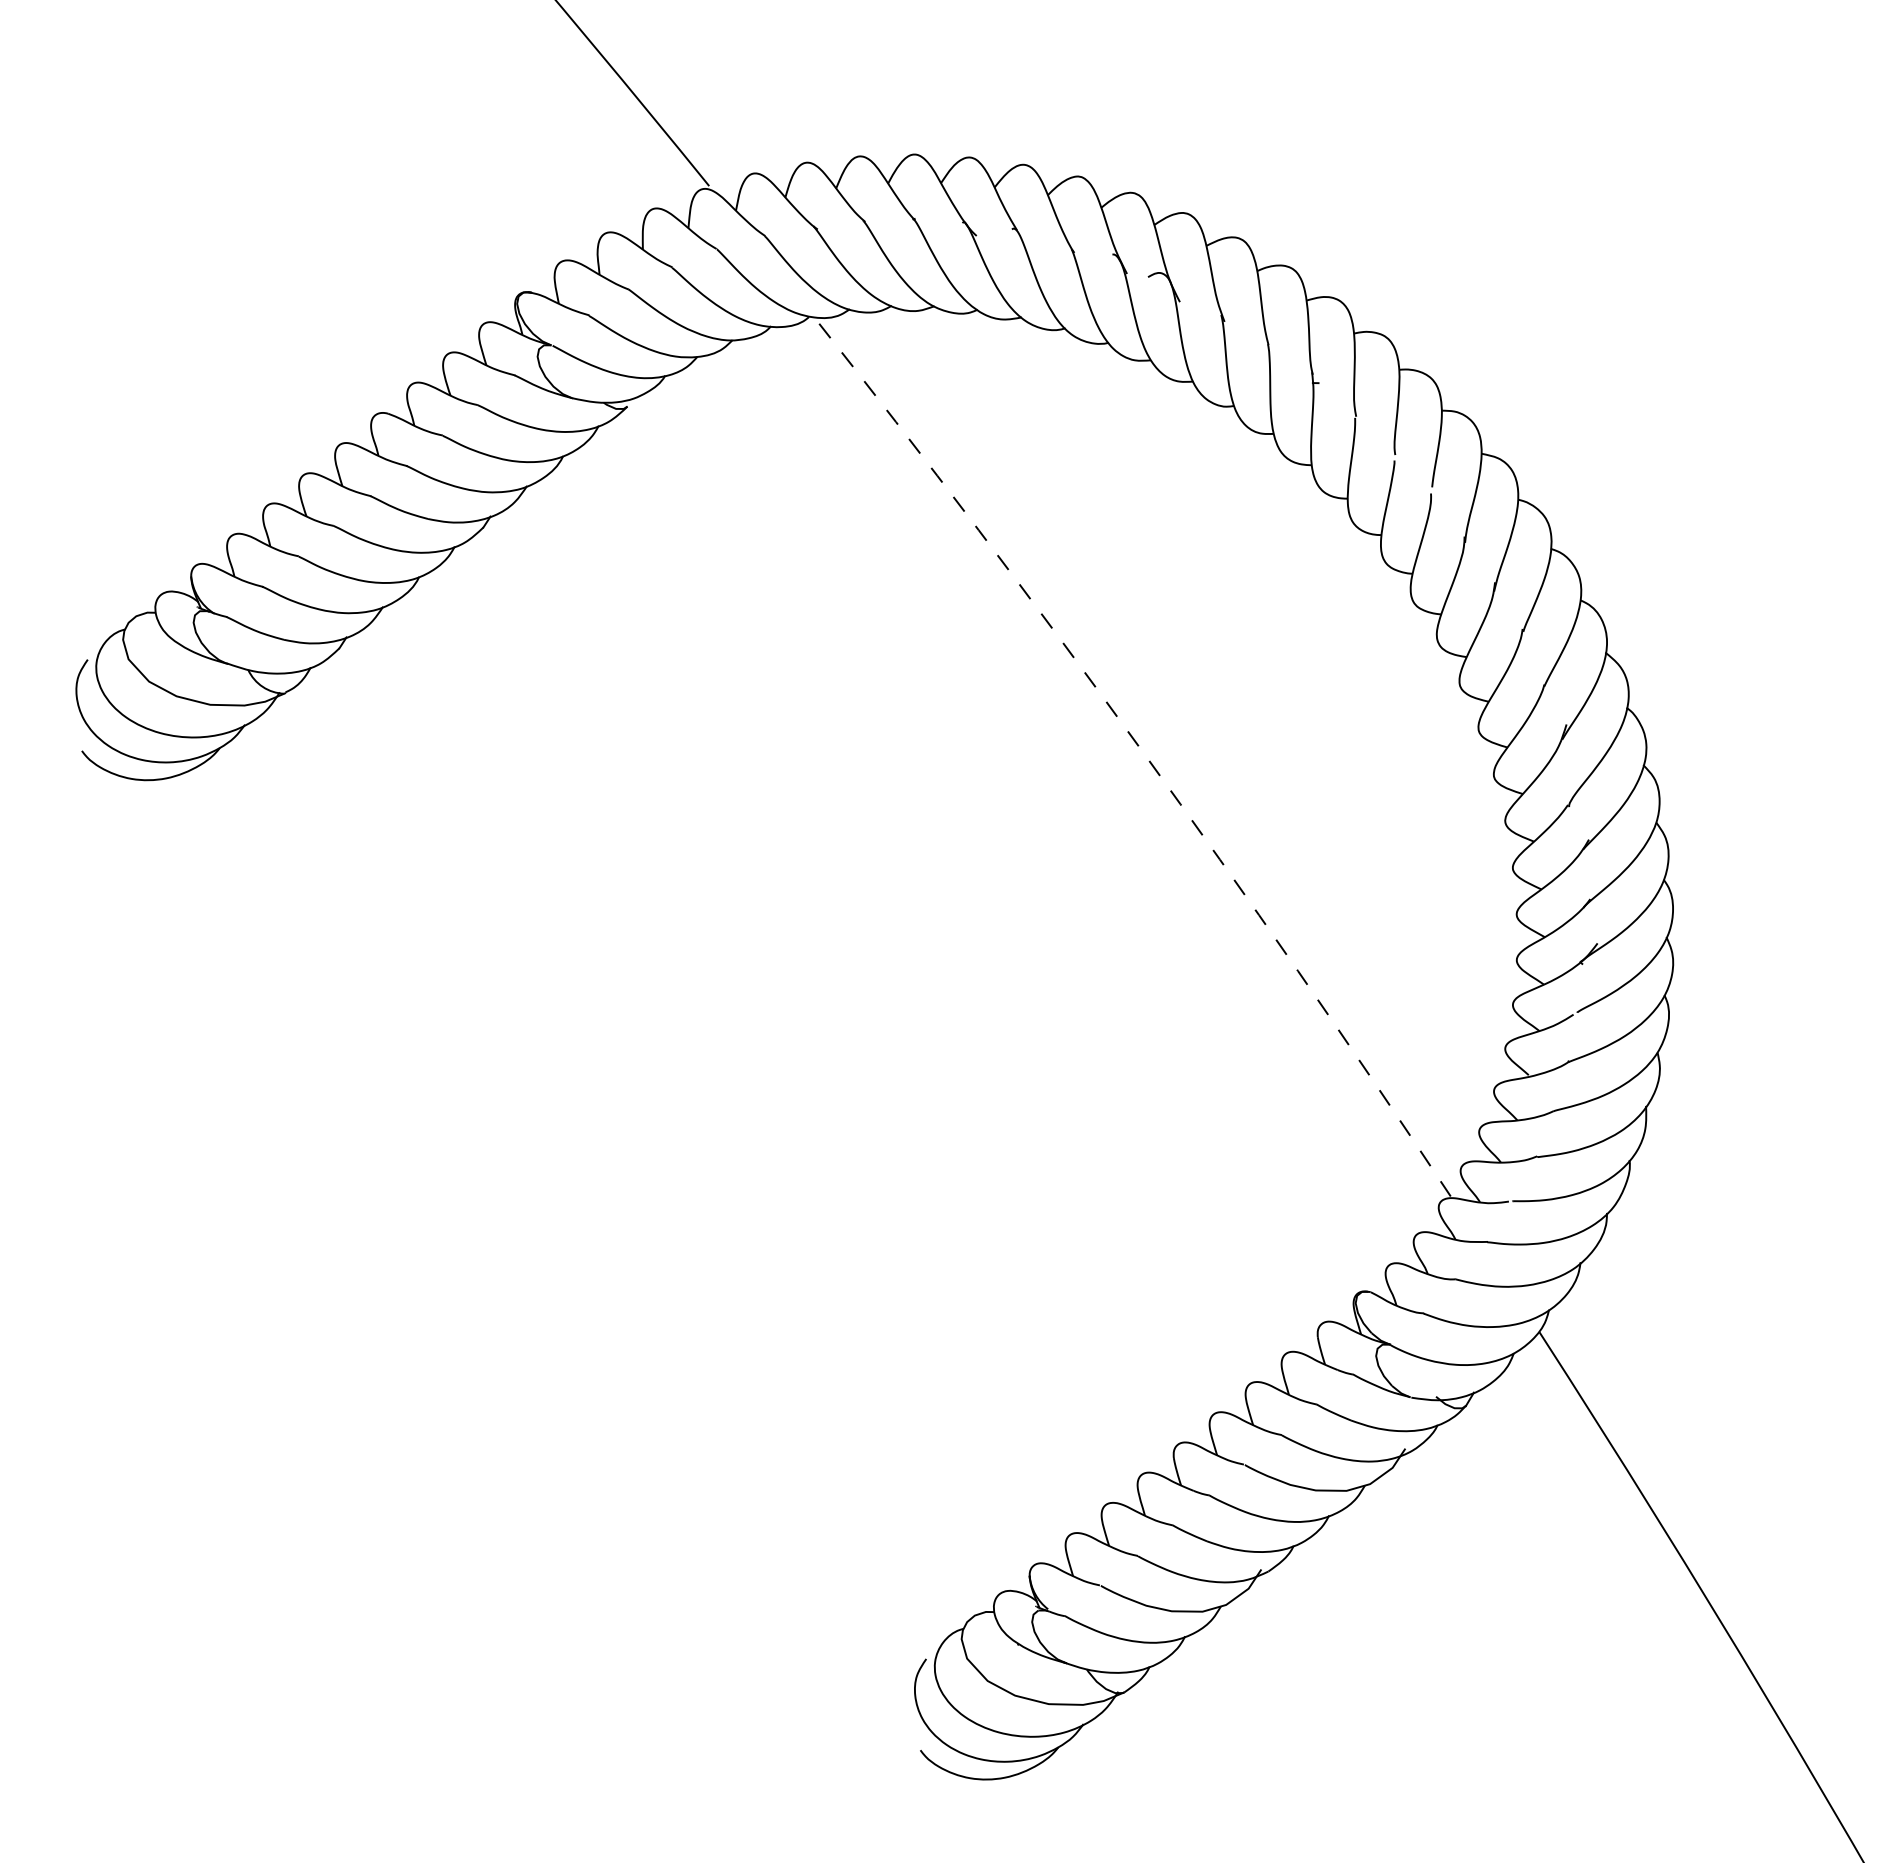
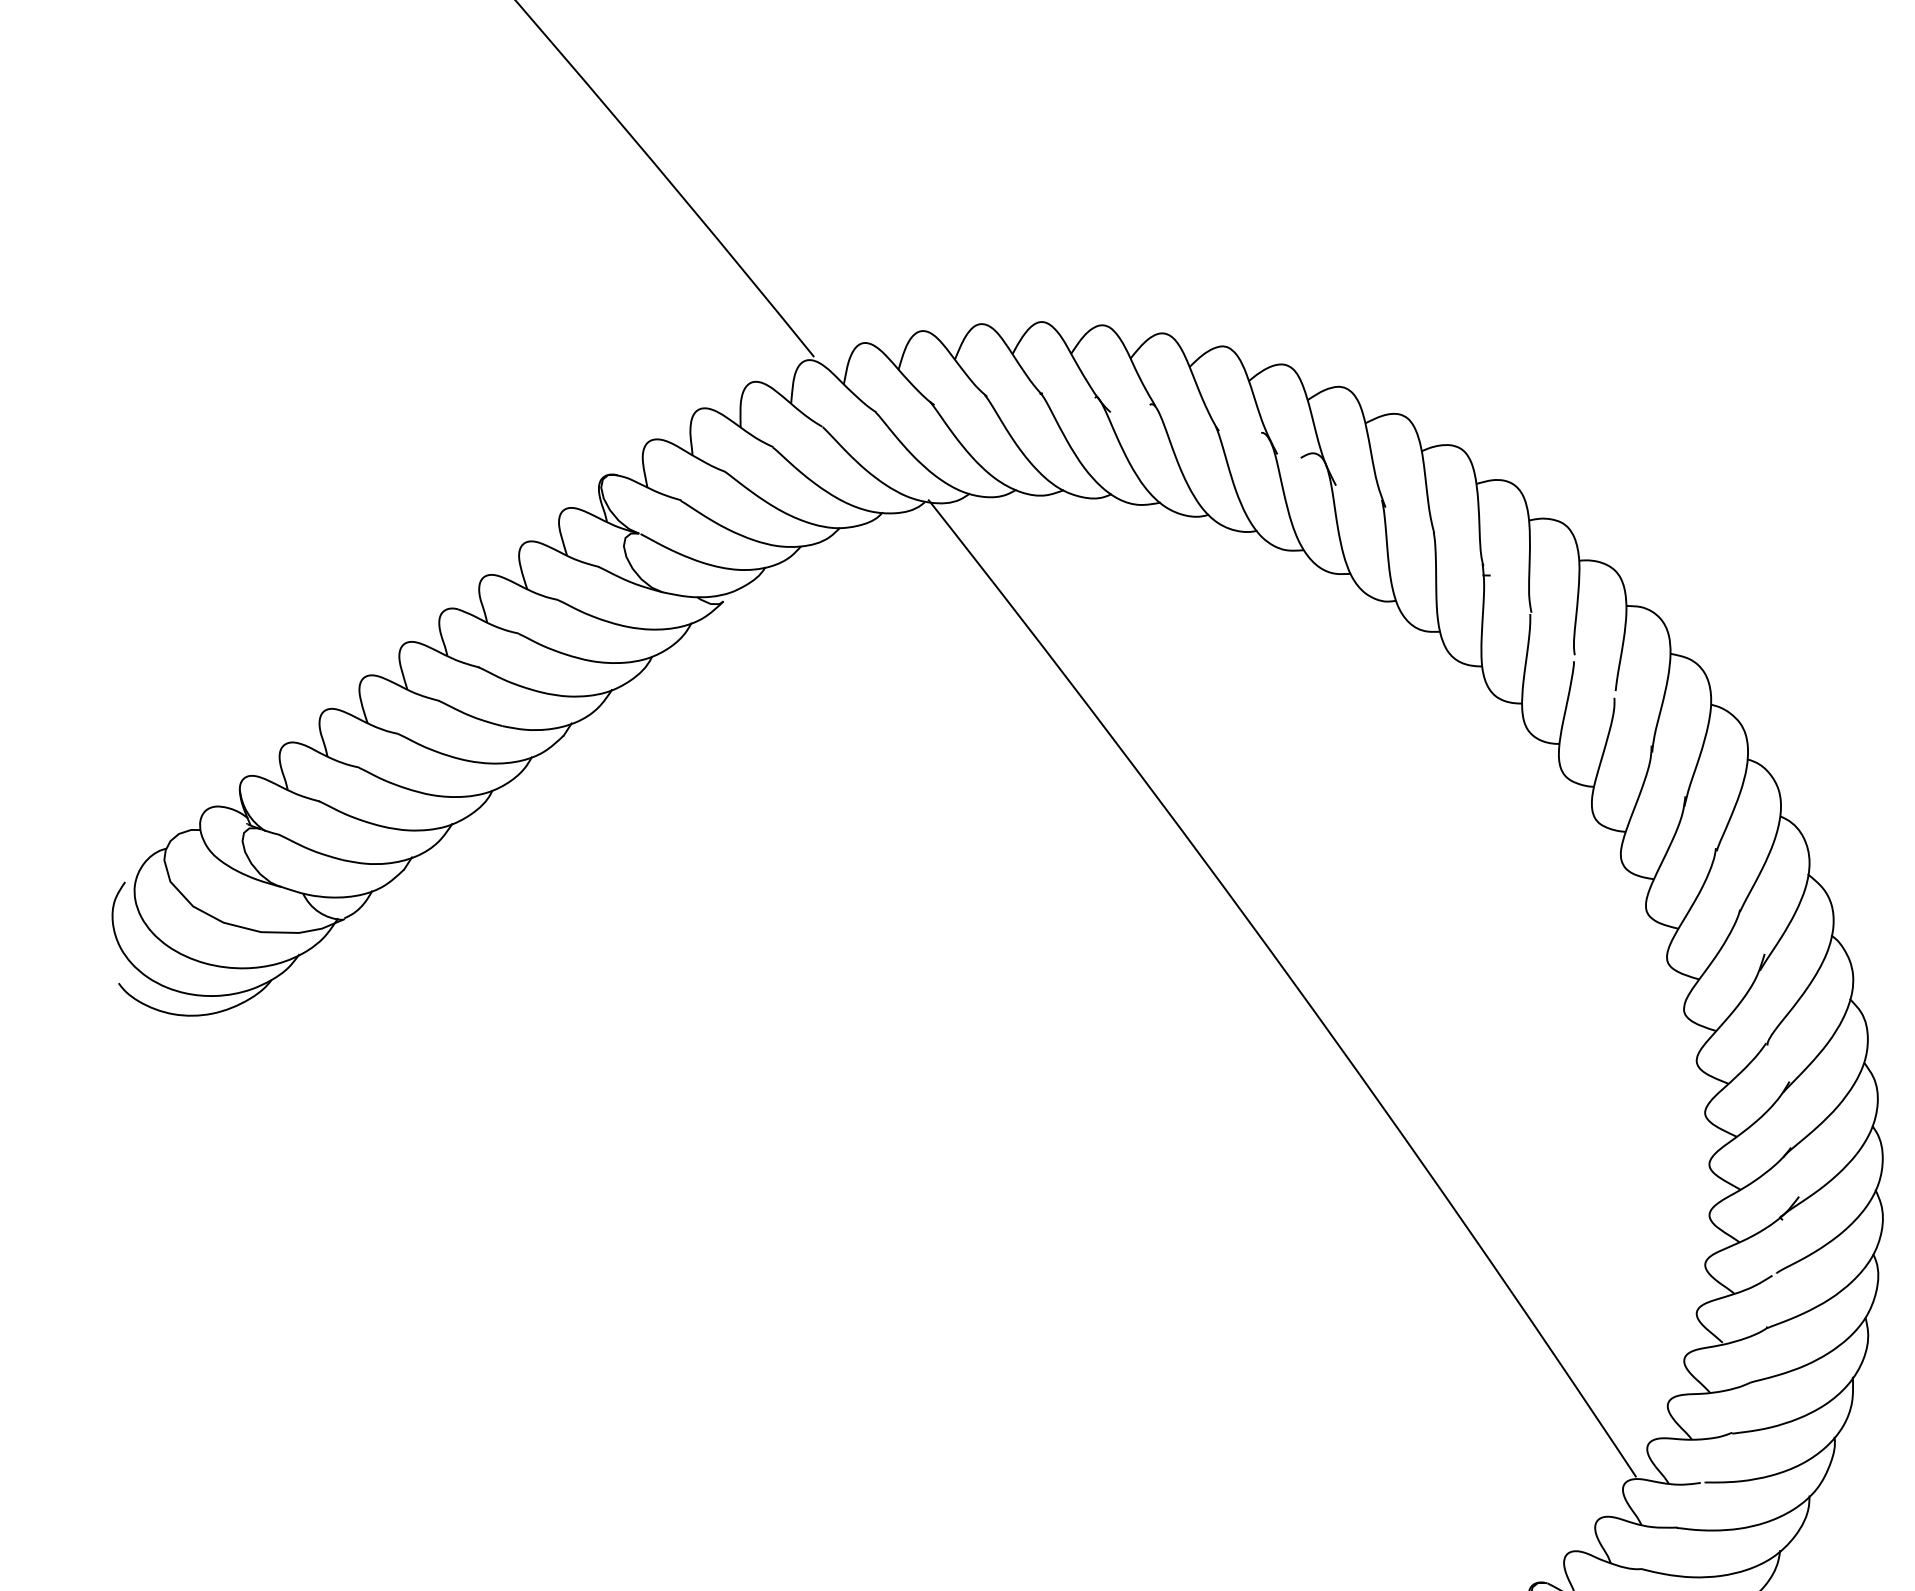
arc: (1140, 748) -> (1292, 980), dashed -> solid

